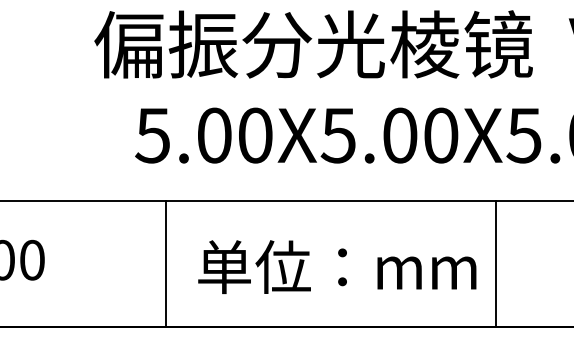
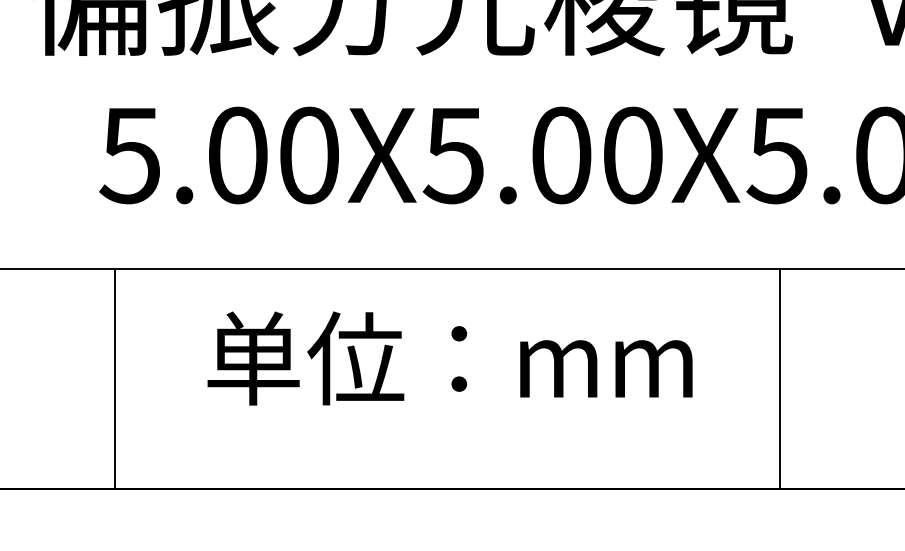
line: (166, 263) -> (115, 378), moved
line: (495, 263) -> (779, 378), moved
text: (337, 266) -> (450, 357), moved

